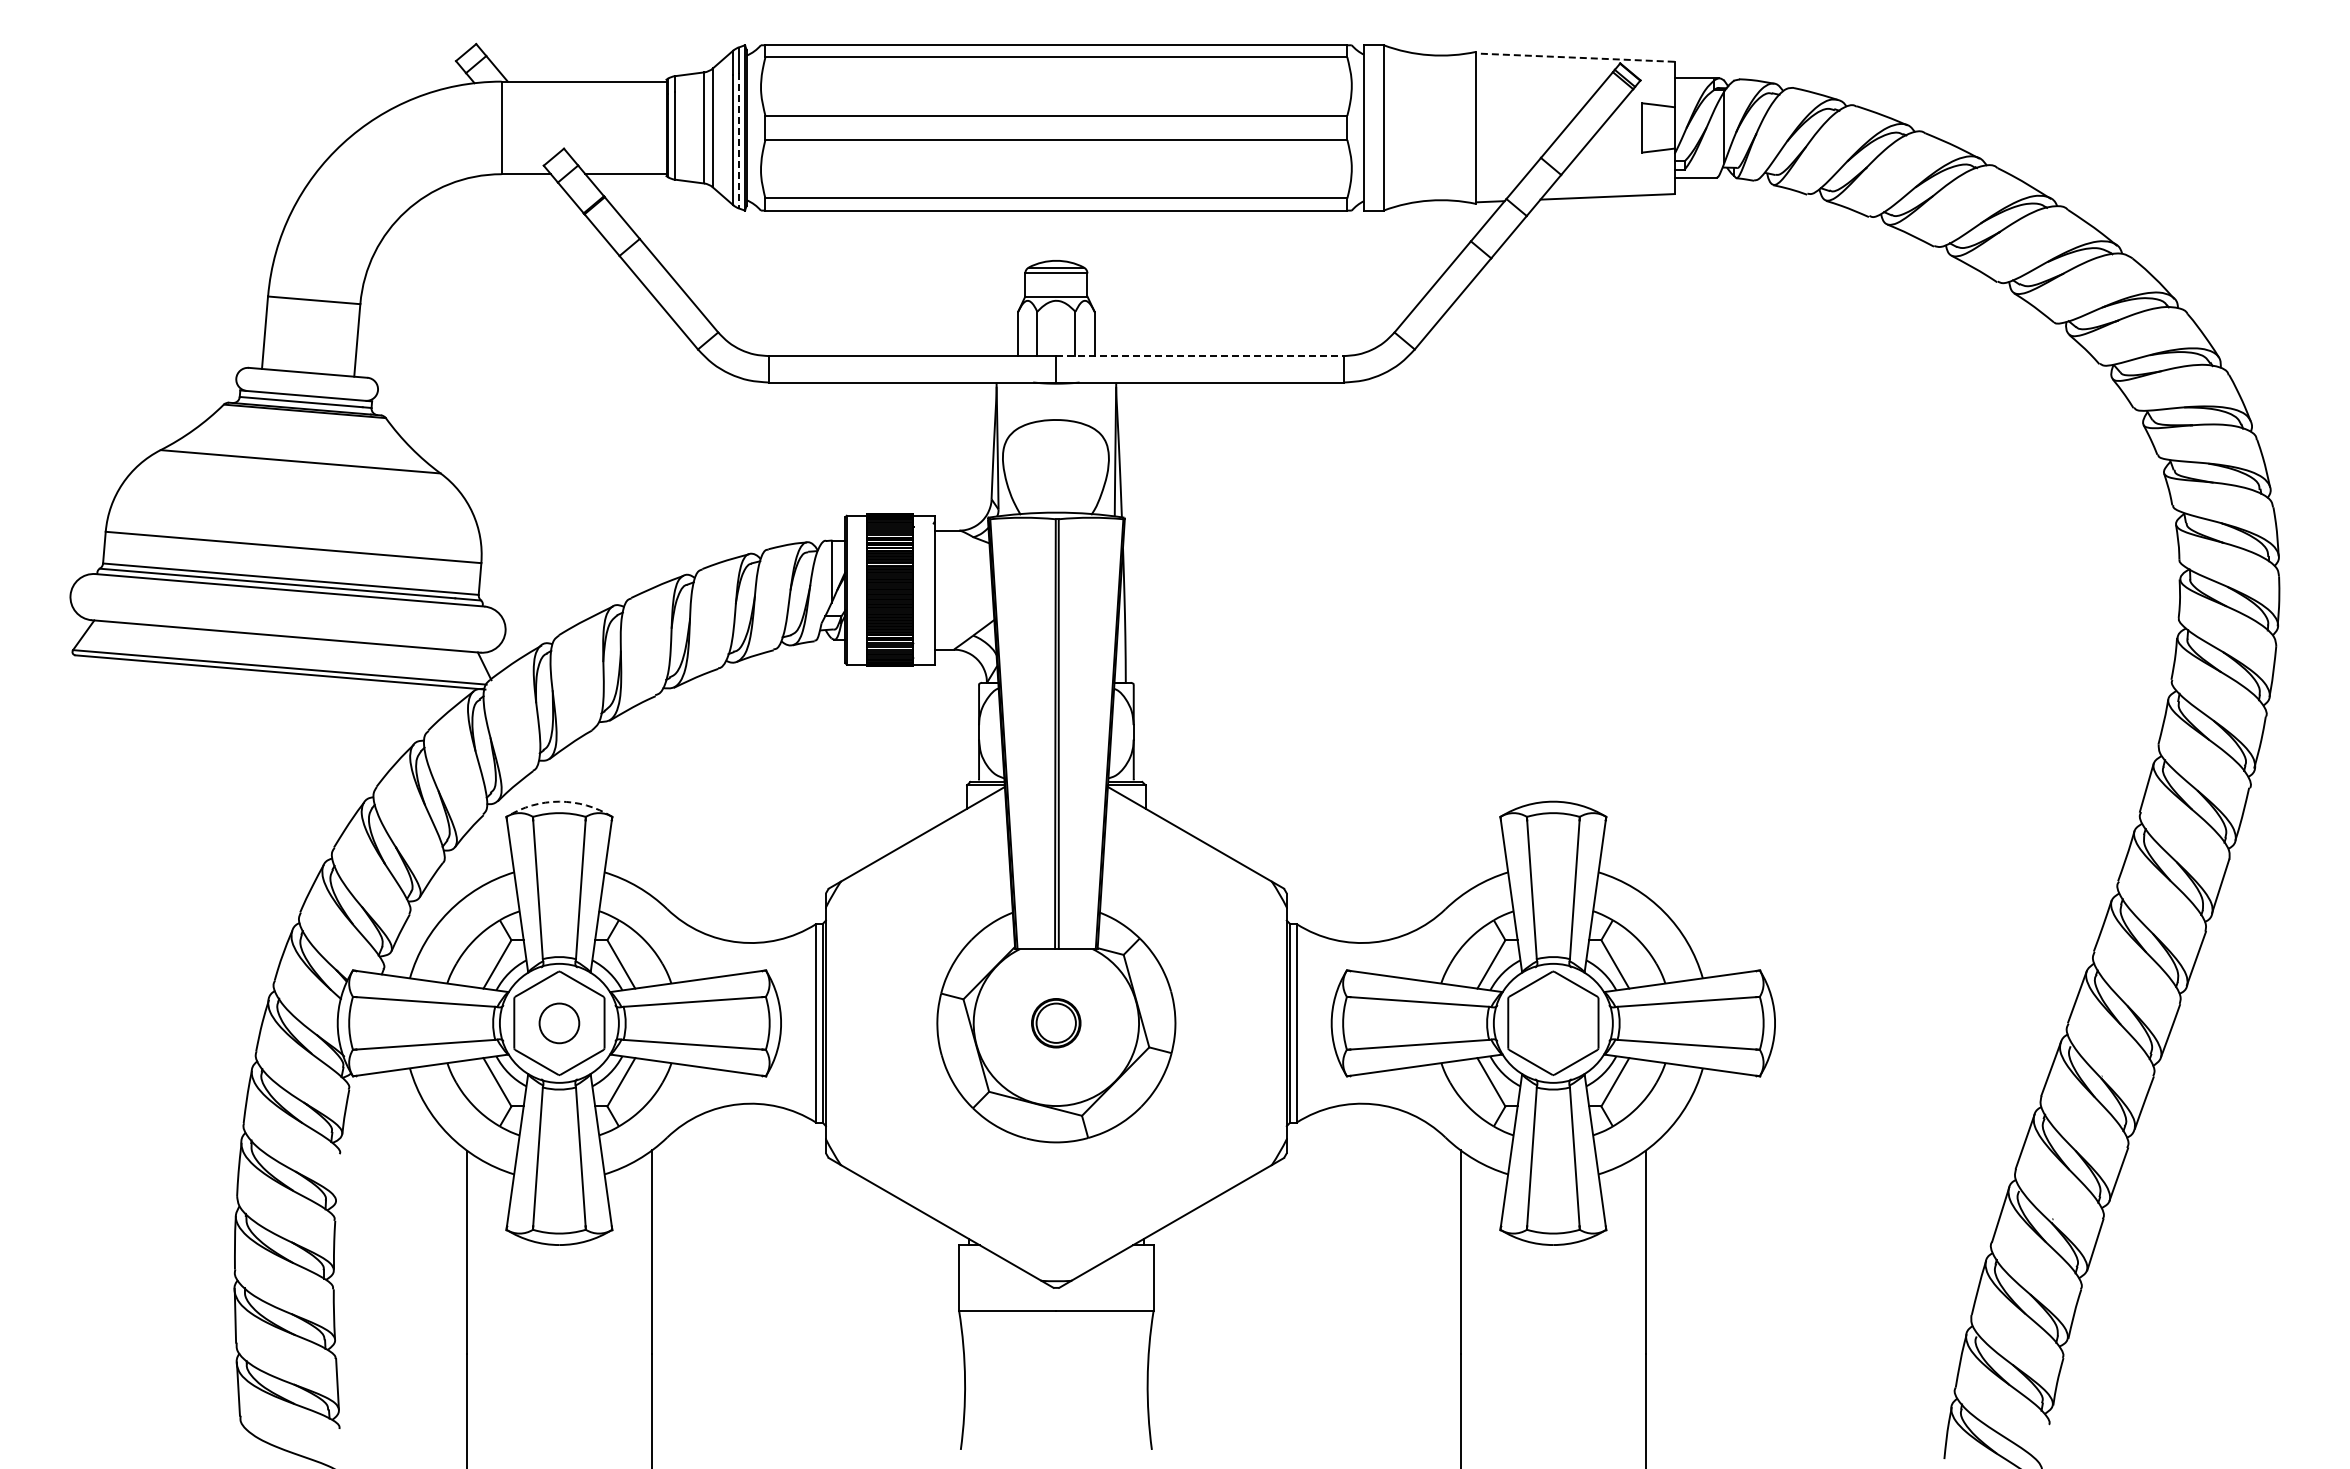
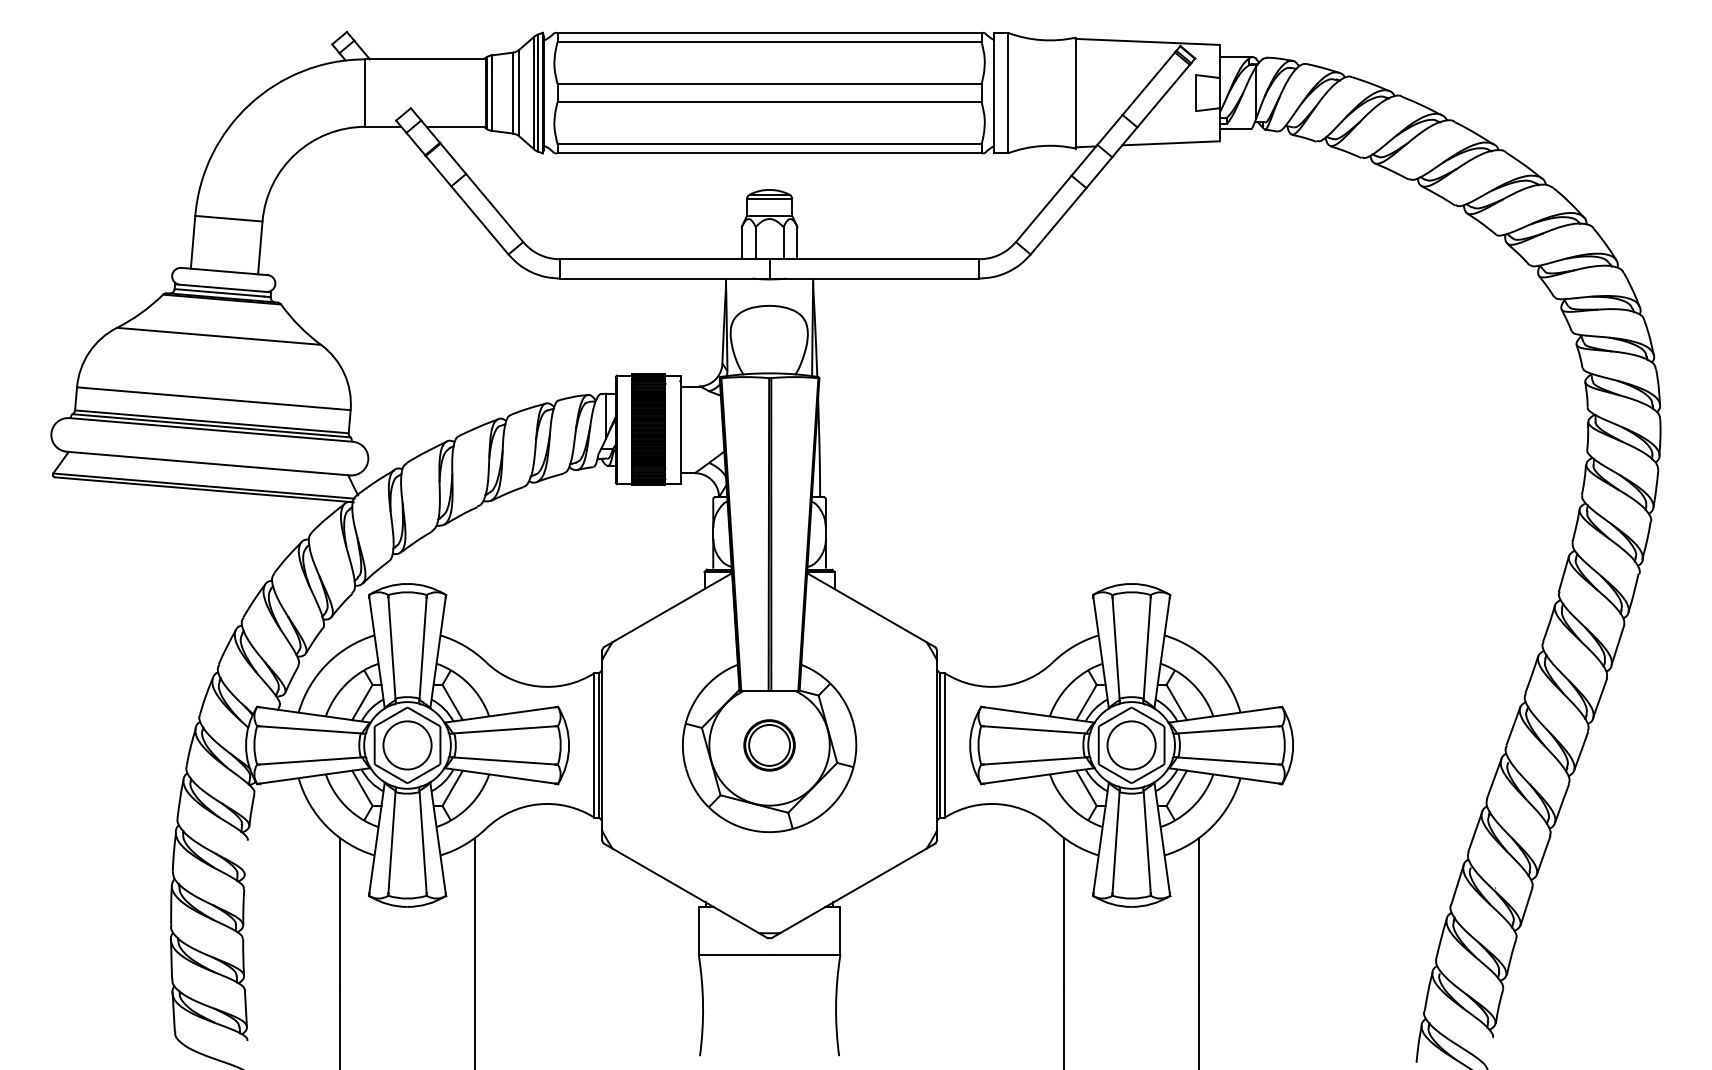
line: (1575, 57) -> (1147, 41), dashed -> solid
line: (738, 140) -> (538, 102), dashed -> solid
line: (1200, 356) -> (874, 259), dashed -> solid
arc: (559, 801) -> (407, 583), dashed -> solid
part: (1055, 1022) -> (768, 744), size x1.43
circle: (559, 1023) -> (407, 745), size x1.67
circle: (1553, 1023) -> (1131, 745), added

